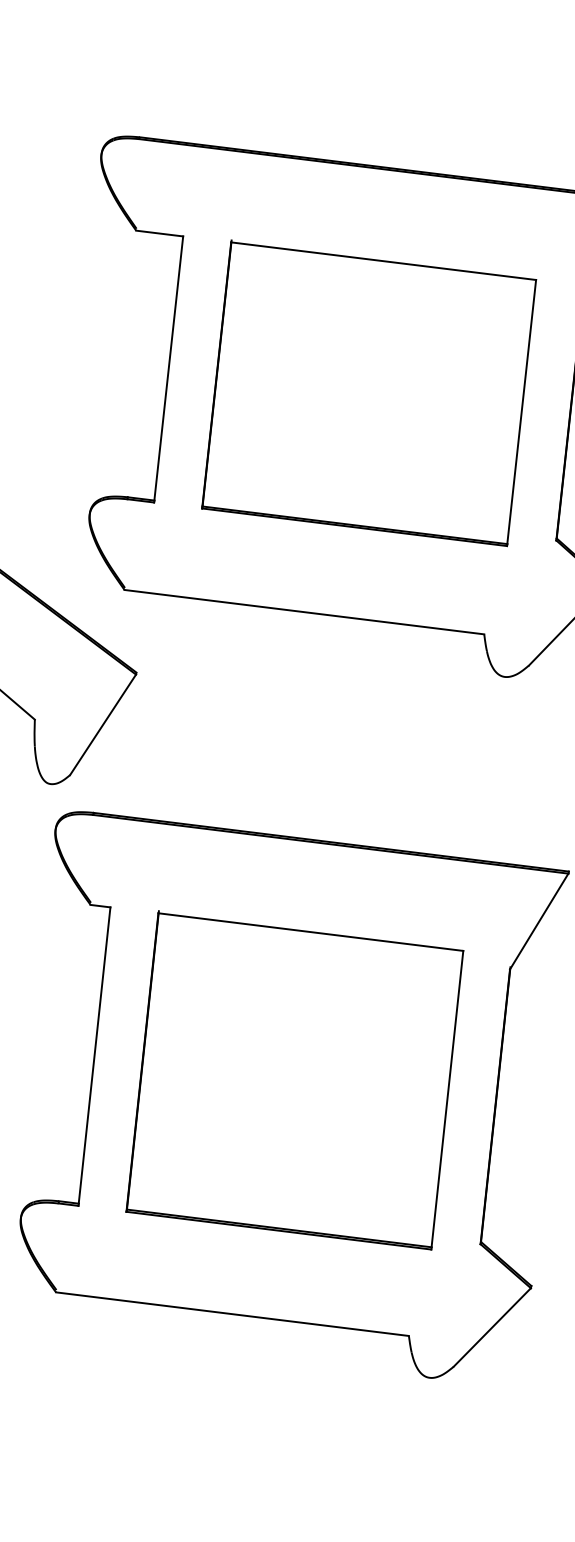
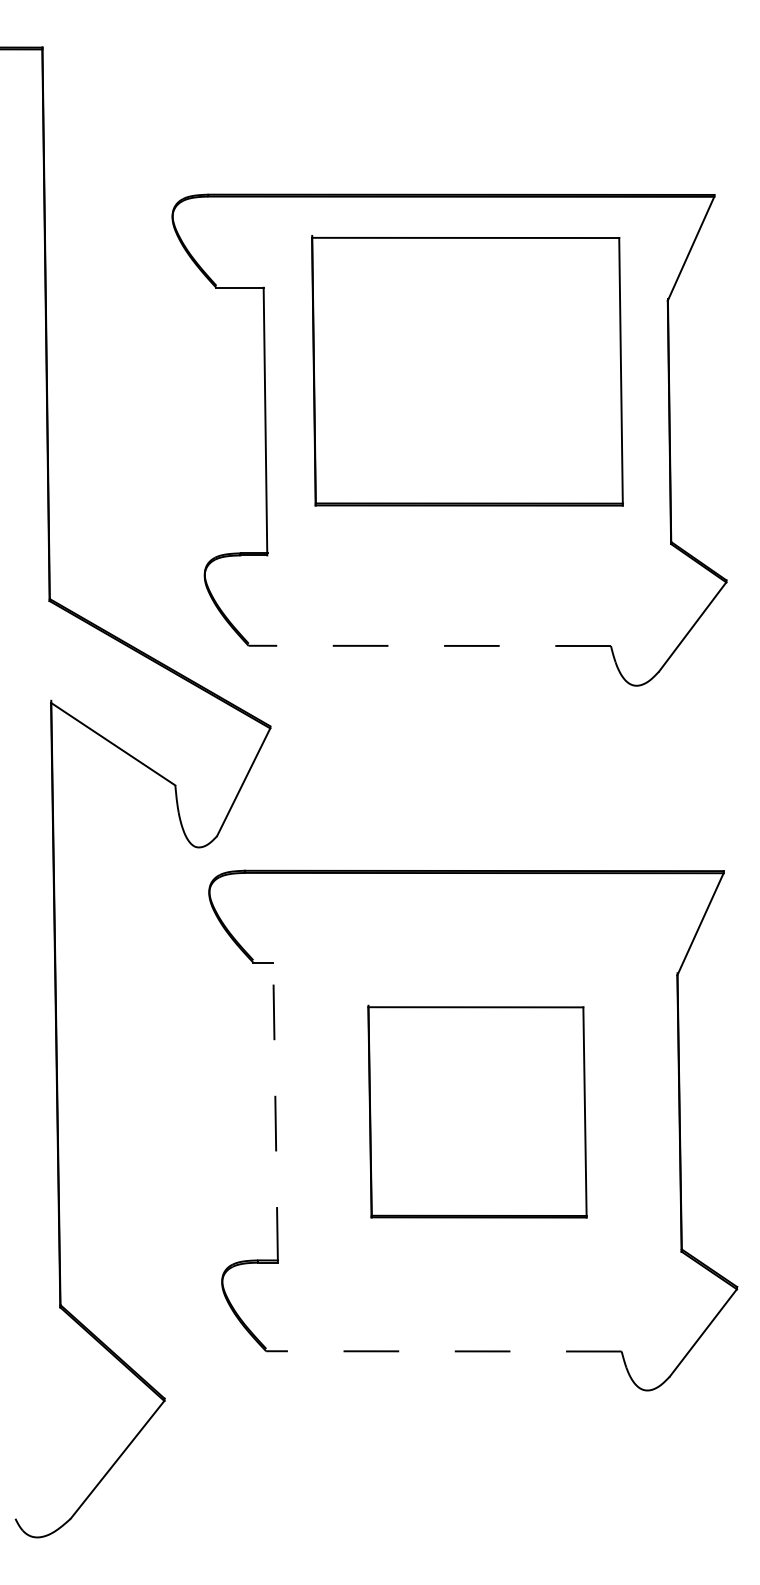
part: (369, 393) -> (467, 370), moved
line: (304, 611) -> (429, 645), solid -> dashed
line: (94, 1056) -> (275, 1112), solid -> dashed
part: (295, 1080) -> (477, 1111), size x0.7
line: (232, 1314) -> (443, 1351), solid -> dashed

